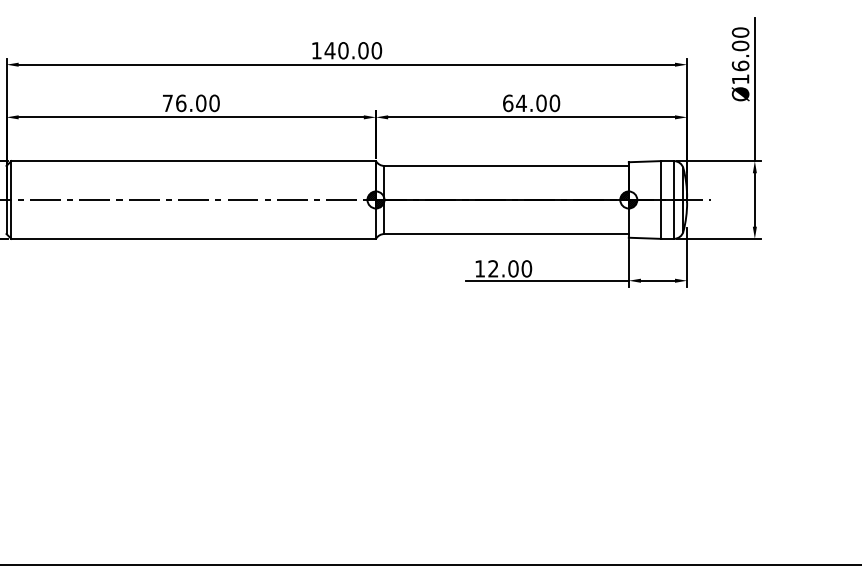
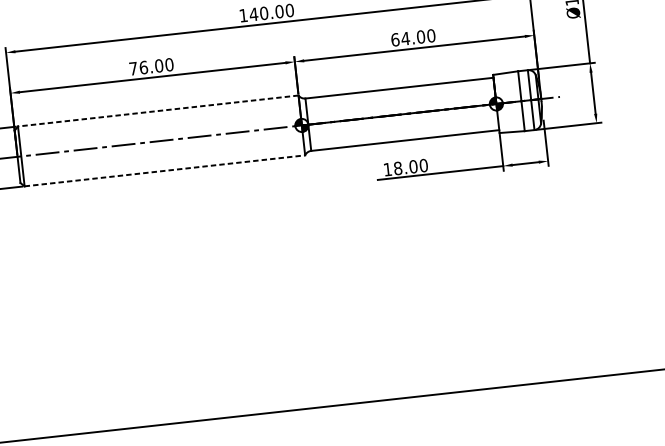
line: (193, 161) -> (158, 111), solid -> dashed
line: (194, 238) -> (165, 170), solid -> dashed
text: (493, 268) -> (398, 168), 12.00 -> 18.00

